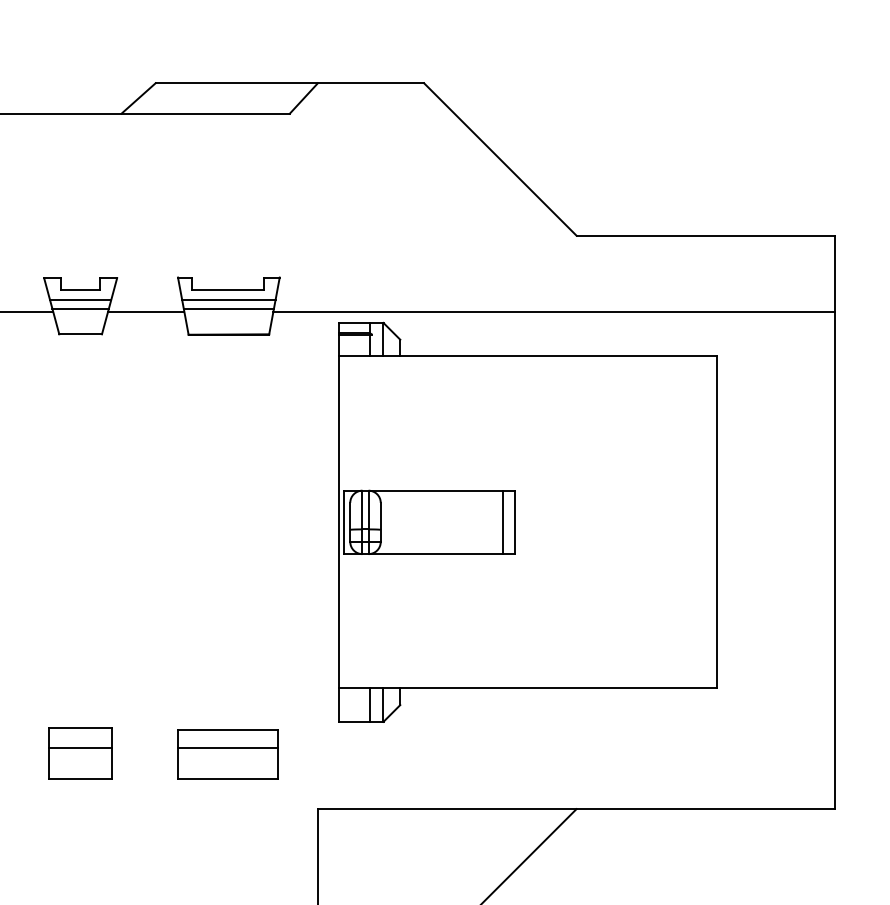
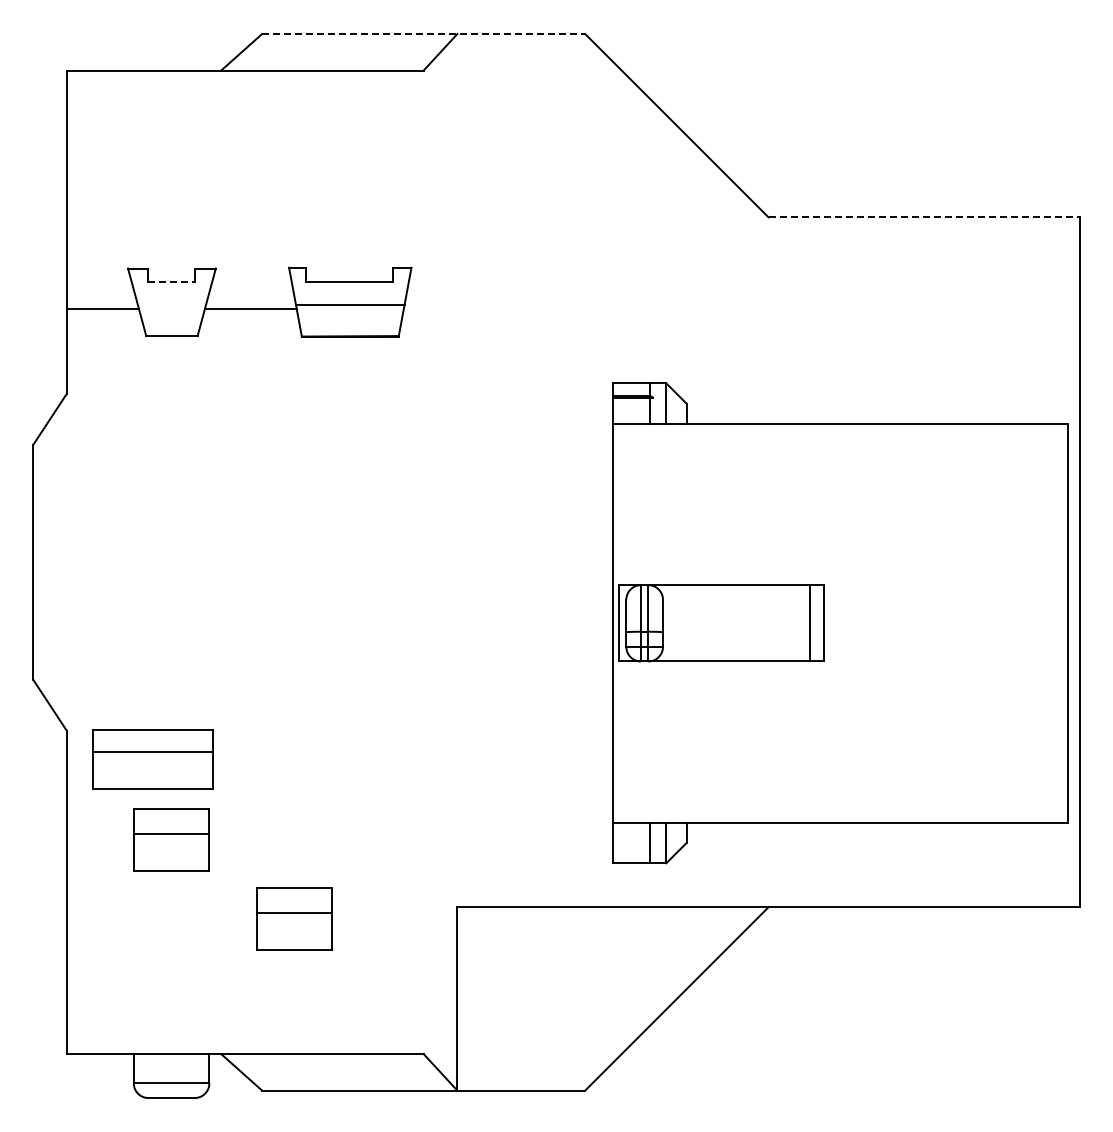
line: (290, 82) -> (424, 33), solid -> dashed
line: (706, 235) -> (924, 217), solid -> dashed
line: (80, 289) -> (171, 282), solid -> dashed
line: (80, 300) -> (171, 295), removed
line: (229, 300) -> (350, 295), removed
line: (80, 308) -> (171, 305), removed
line: (554, 311) -> (741, 308), removed
part: (528, 522) -> (840, 623), moved
part: (227, 754) -> (152, 759), moved
part: (182, 818) -> (294, 918), added

